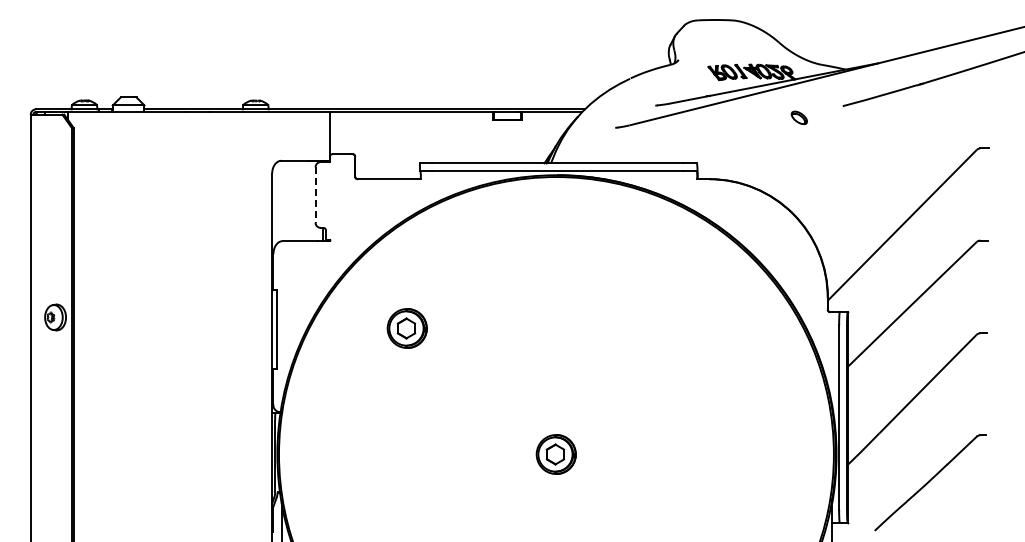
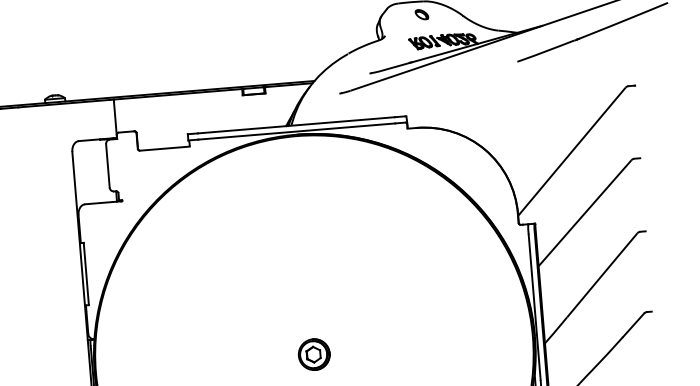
part: (798, 117) -> (421, 14), moved
line: (315, 194) -> (107, 165), dashed -> solid
part: (406, 328) -> (188, 265), removed

